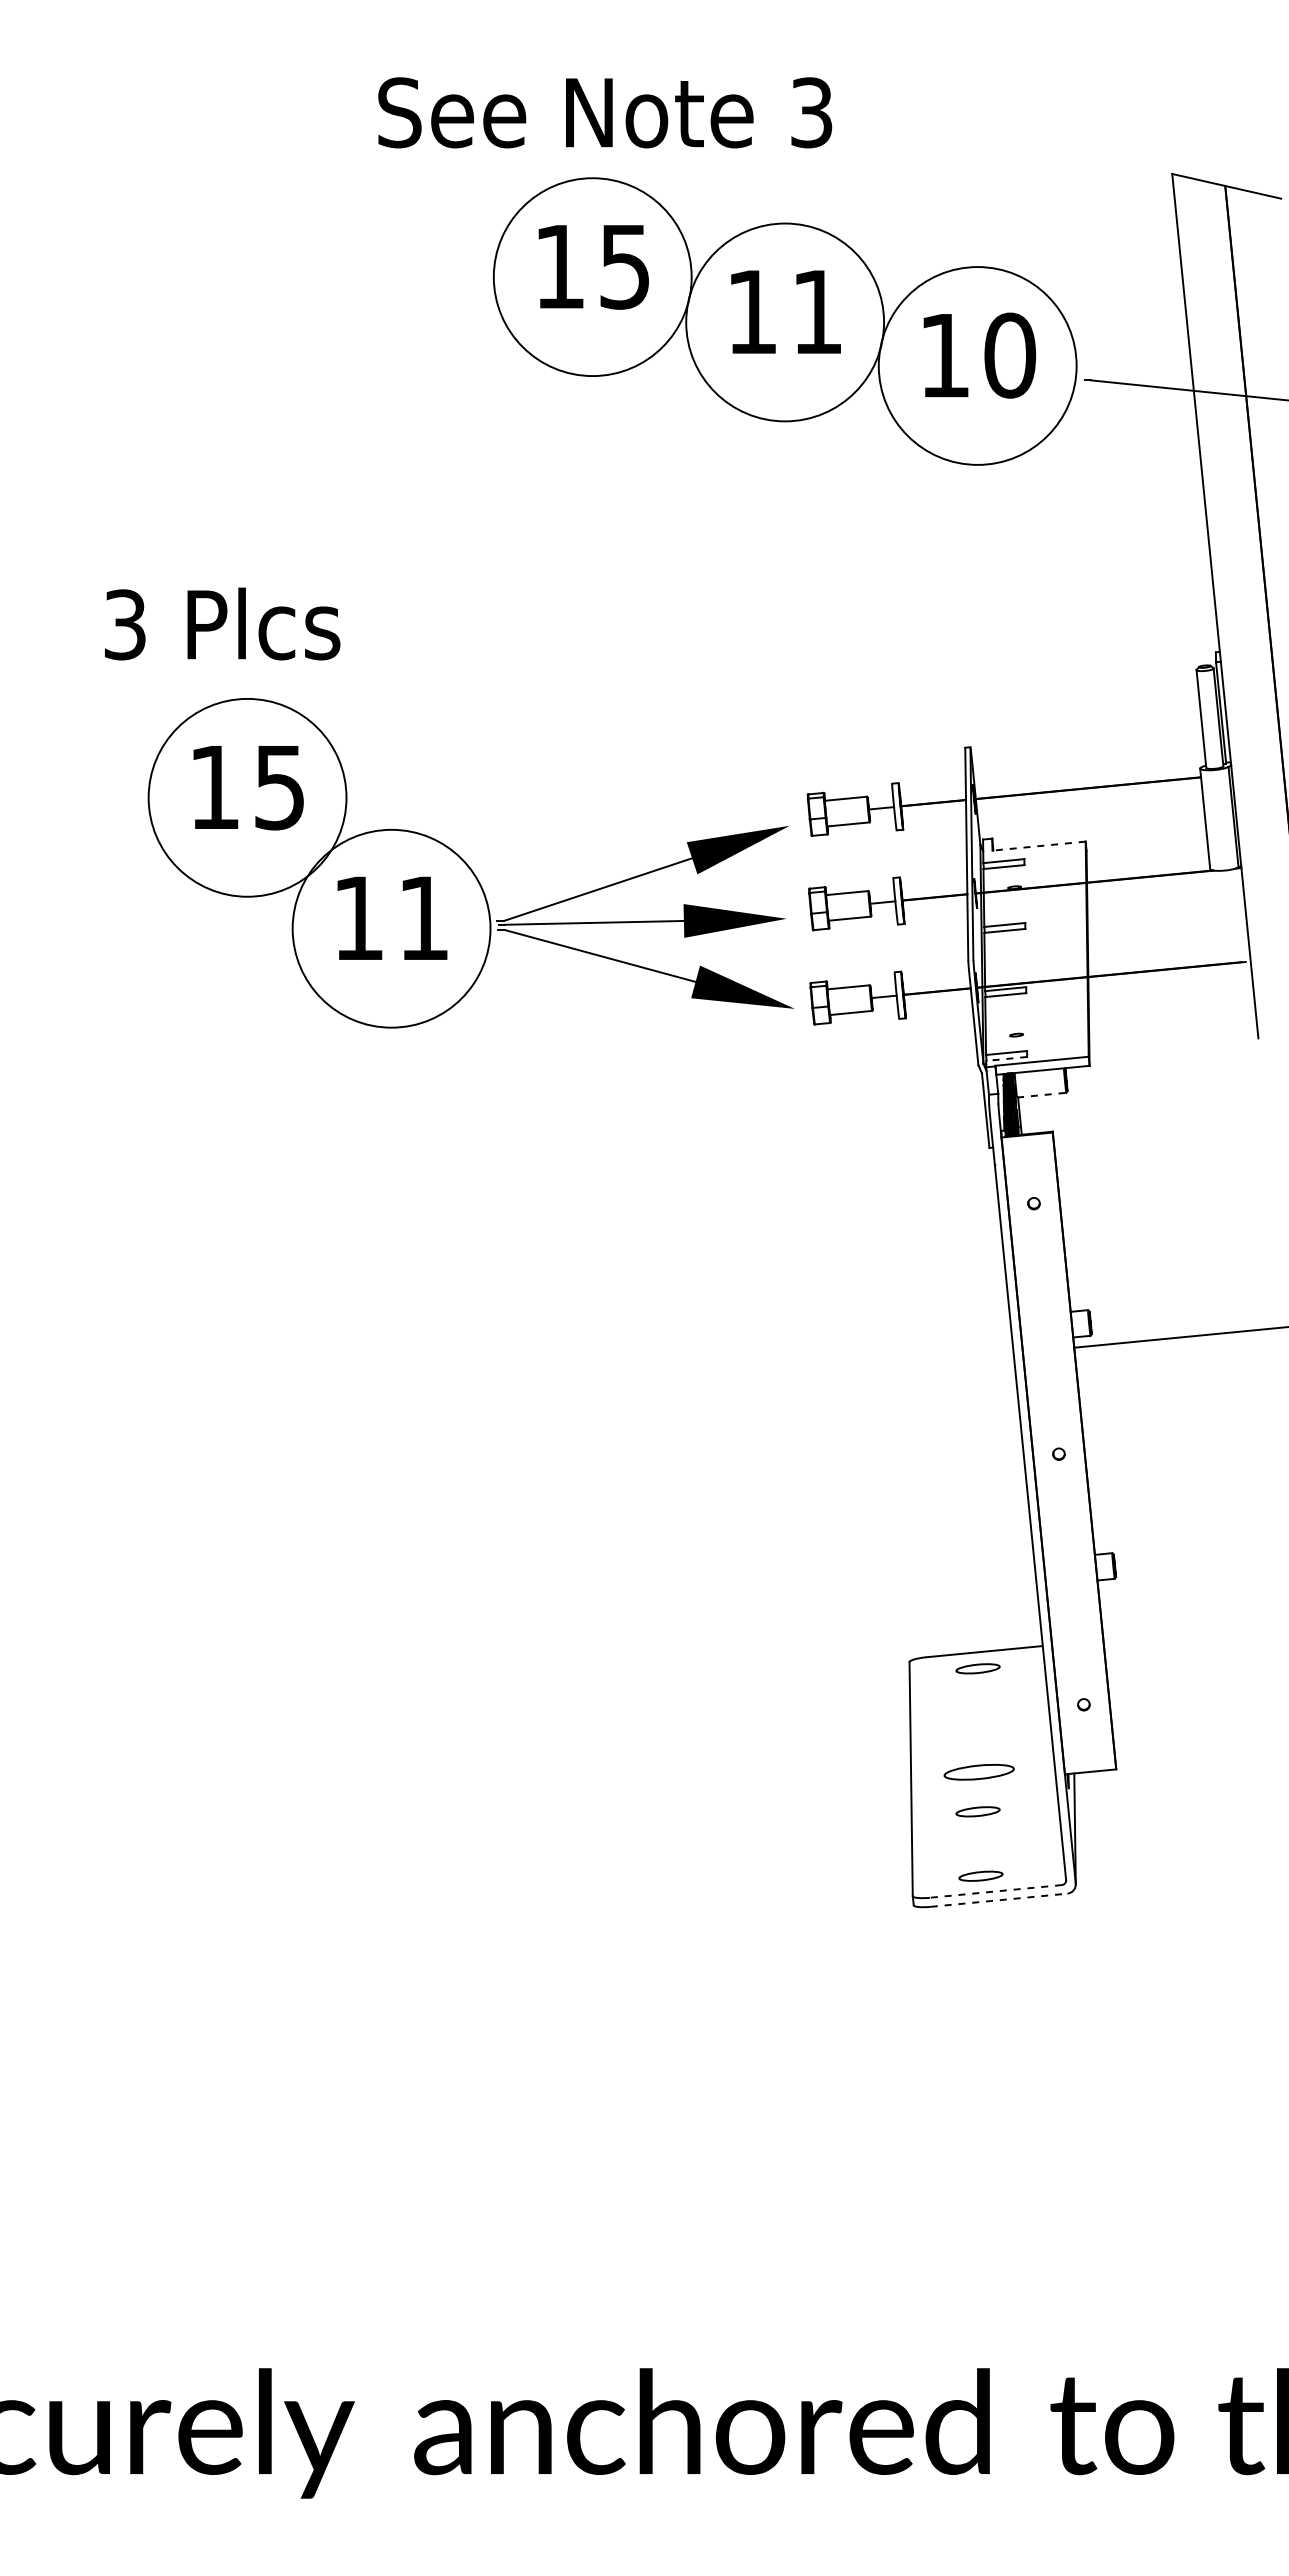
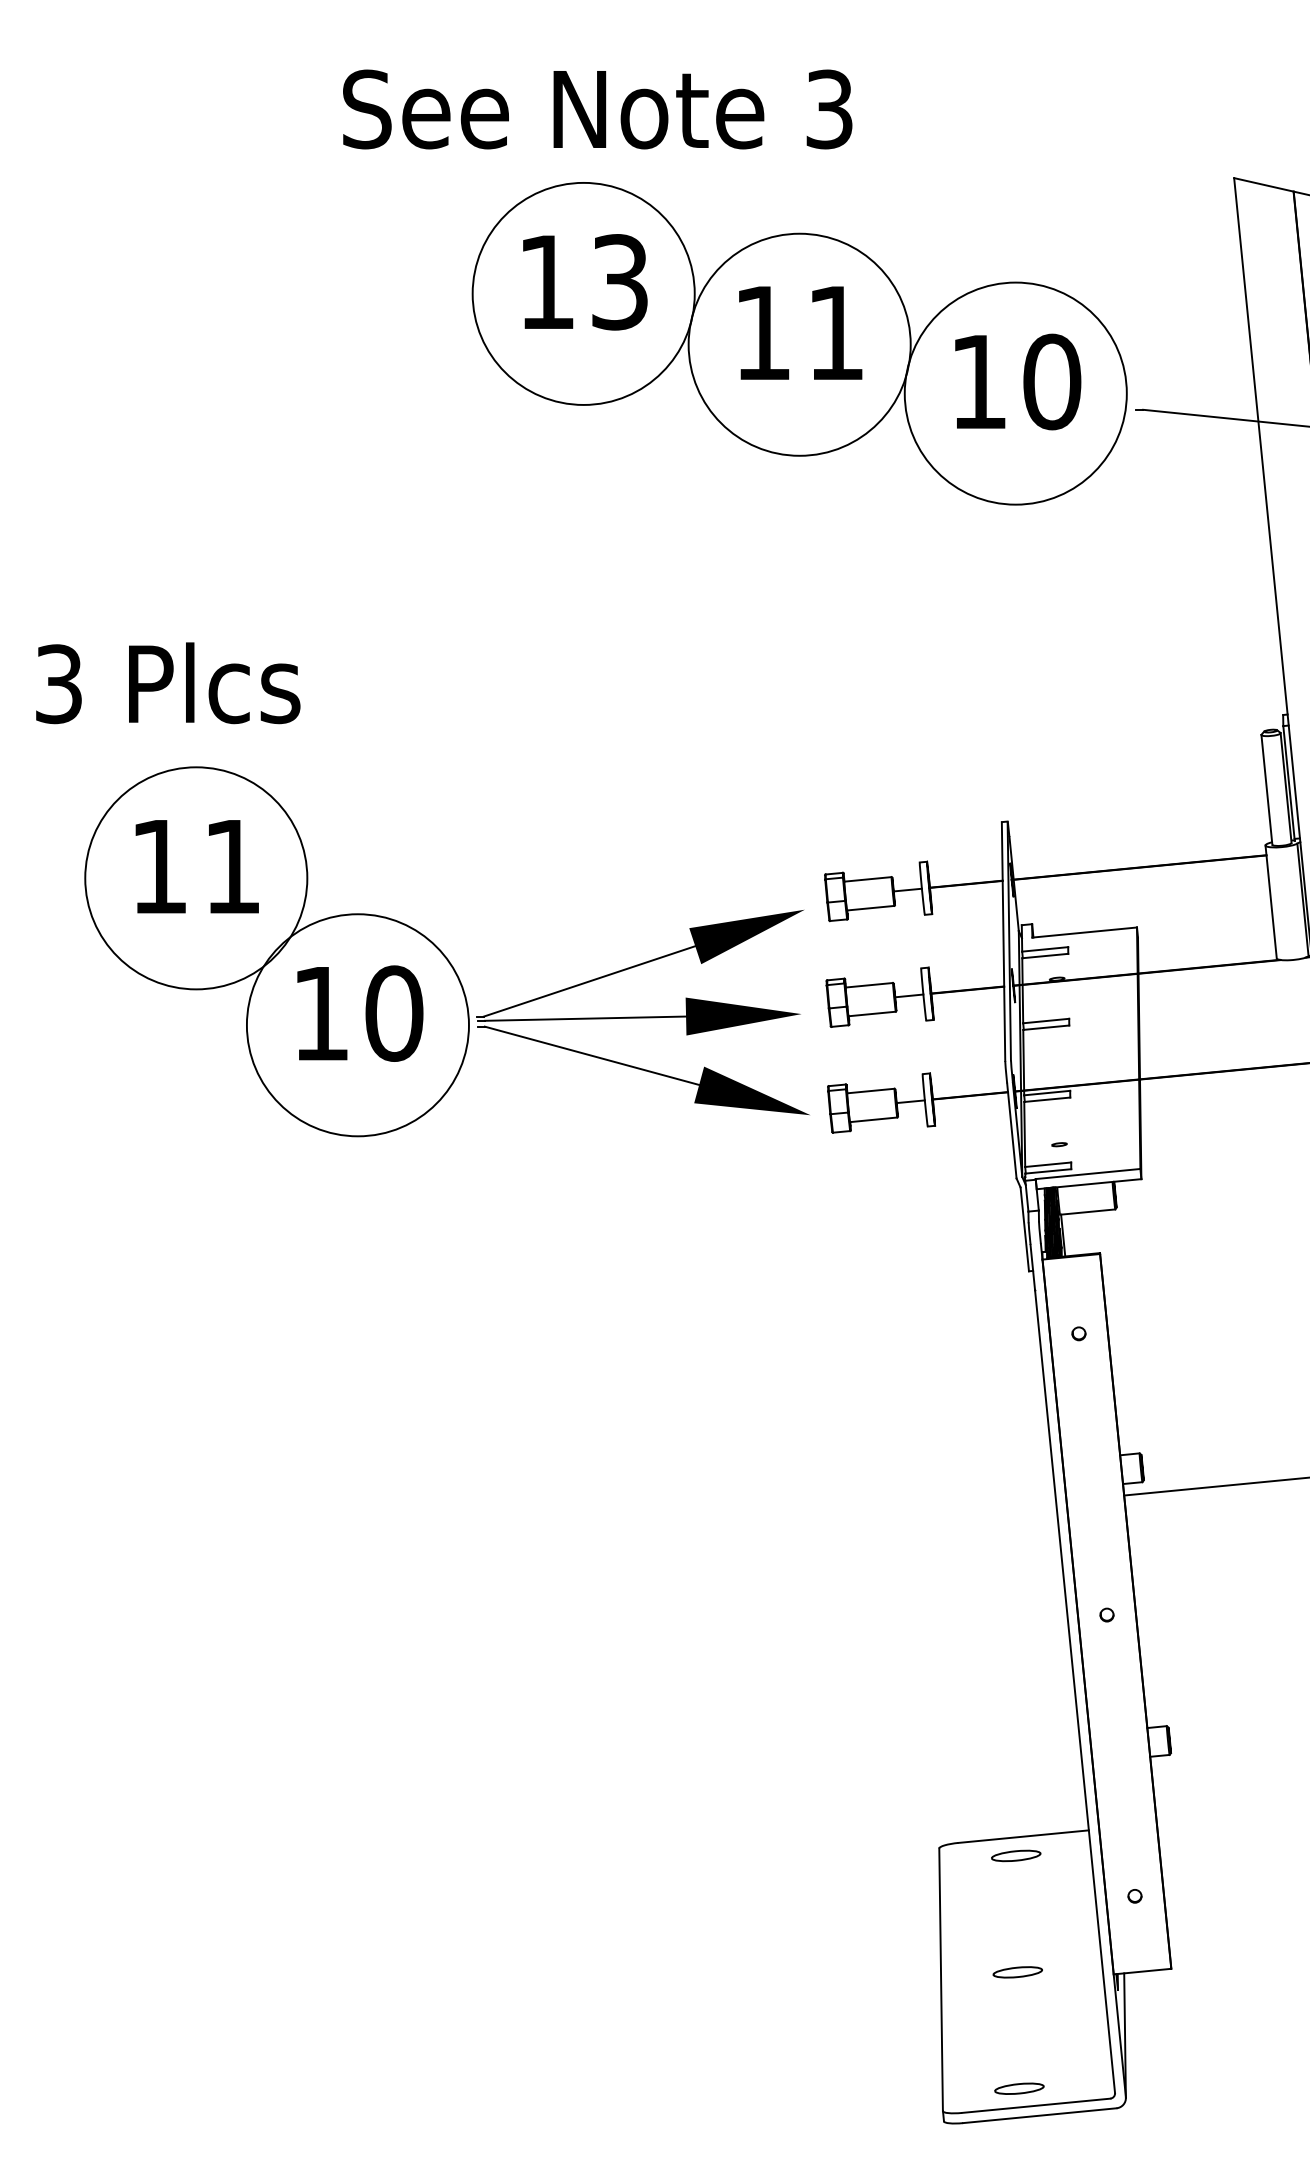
text: (624, 266) -> (619, 281), 15 -> 13
text: (279, 788) -> (232, 867), 15 -> 11
line: (1039, 846) -> (1085, 932), dashed -> solid
text: (423, 918) -> (393, 1013), 11 -> 10
line: (1006, 1058) -> (1048, 1170), dashed -> solid
line: (1041, 1095) -> (1087, 1212), dashed -> solid
part: (979, 1772) -> (1017, 1972), size x0.62
part: (977, 1811) -> (1015, 2016), removed
line: (995, 1891) -> (1035, 2105), dashed -> solid
line: (999, 1900) -> (1040, 2115), dashed -> solid

